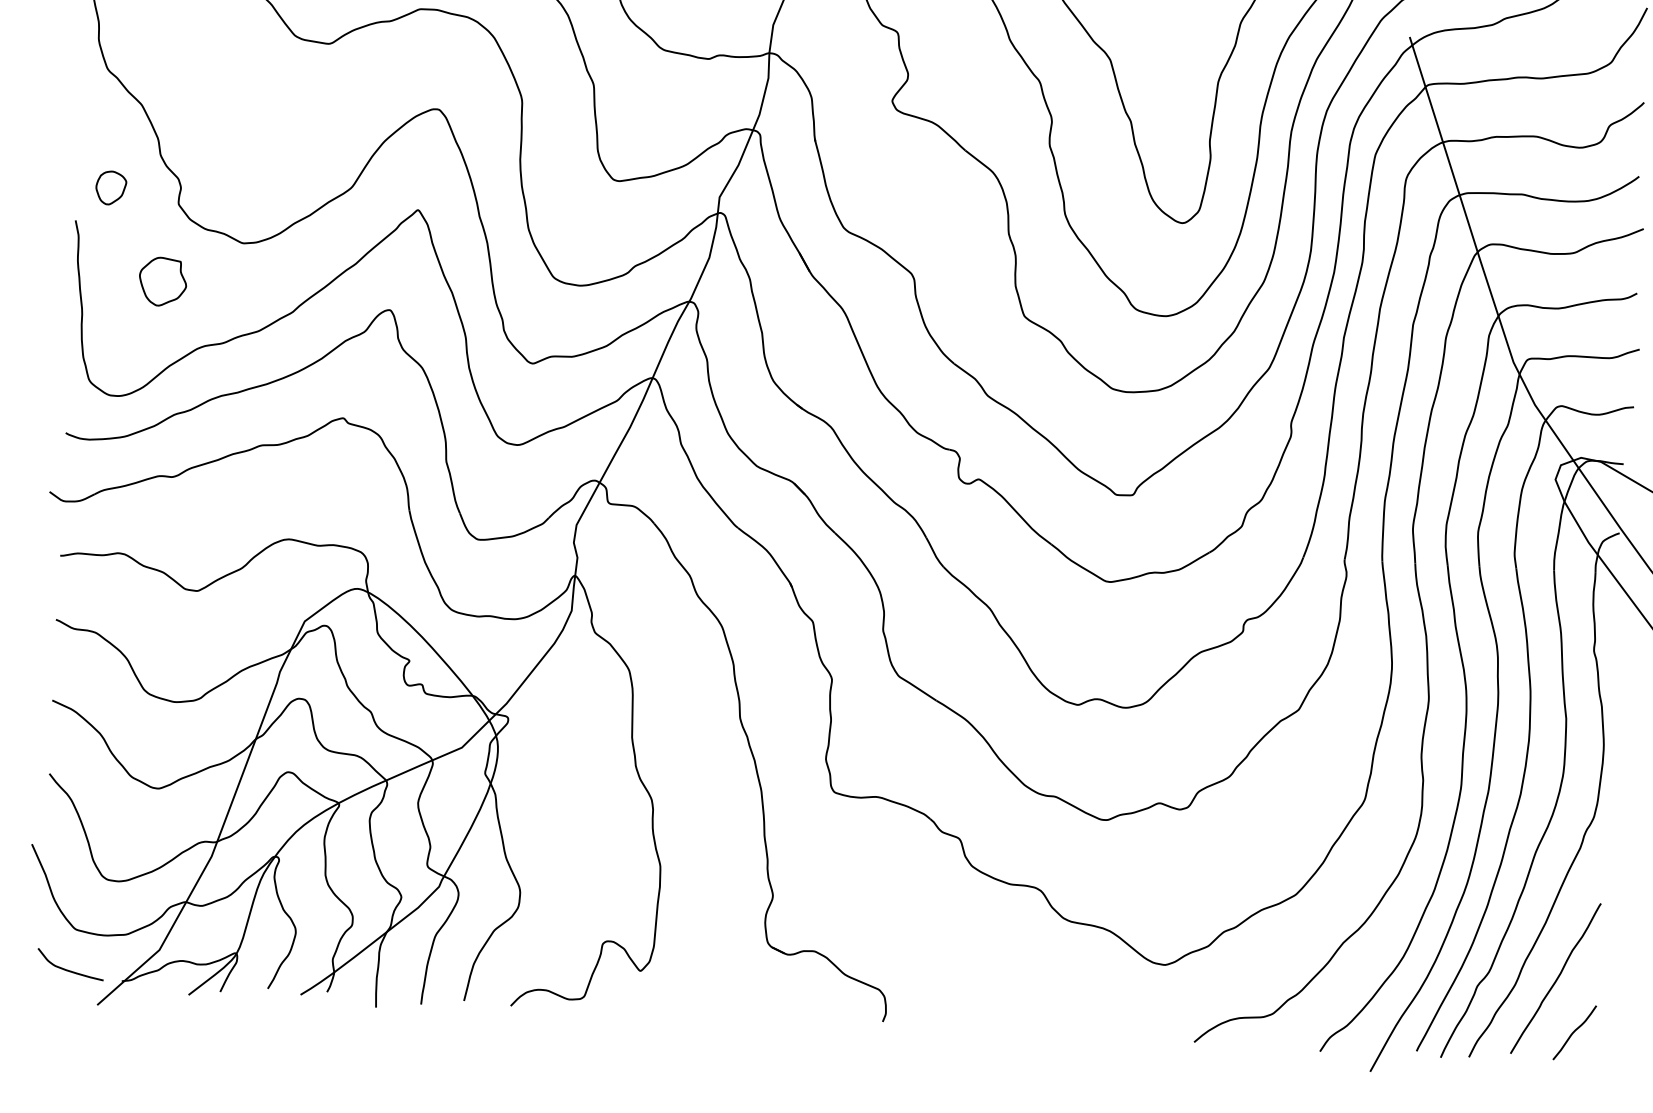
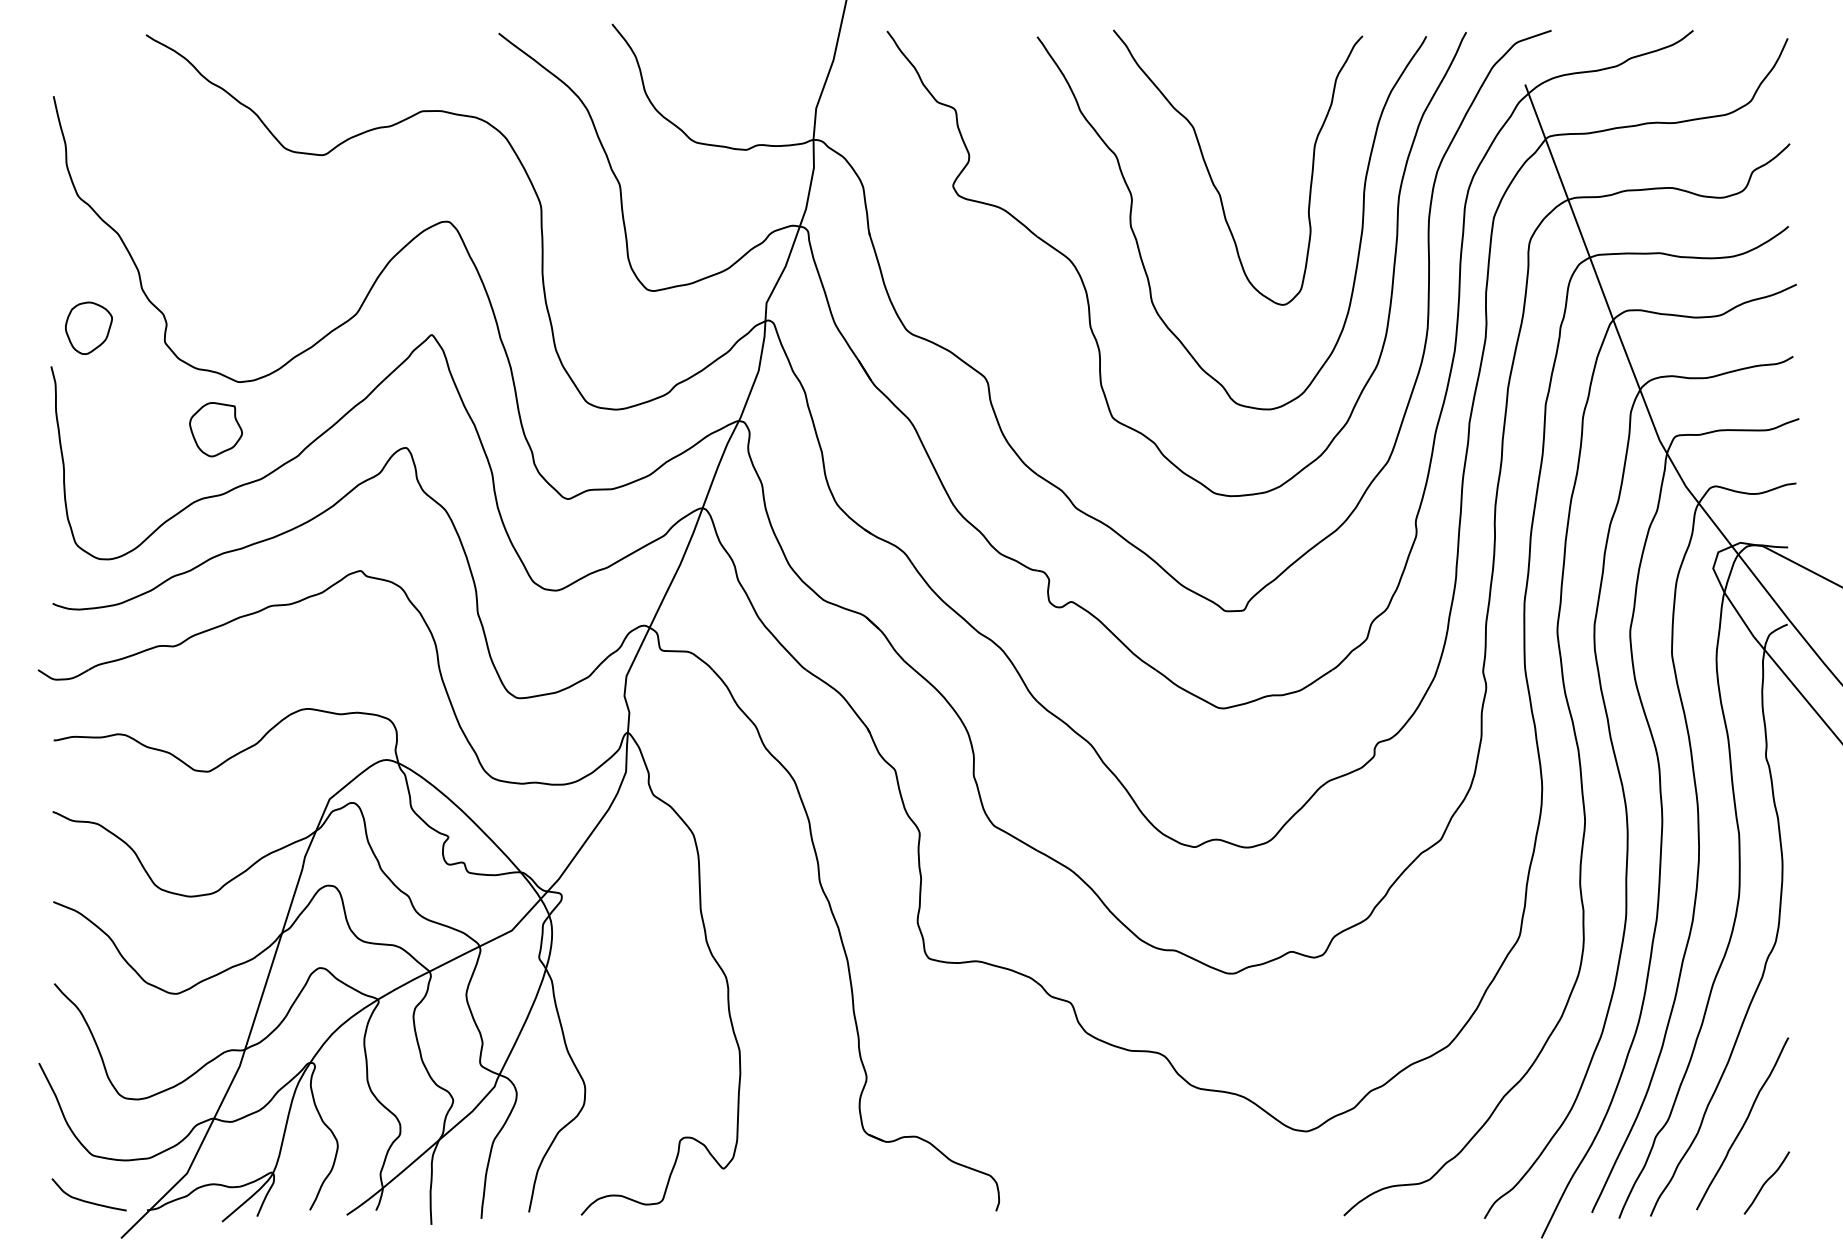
part: (110, 188) -> (88, 328), size x1.4
part: (162, 281) -> (215, 429), moved

